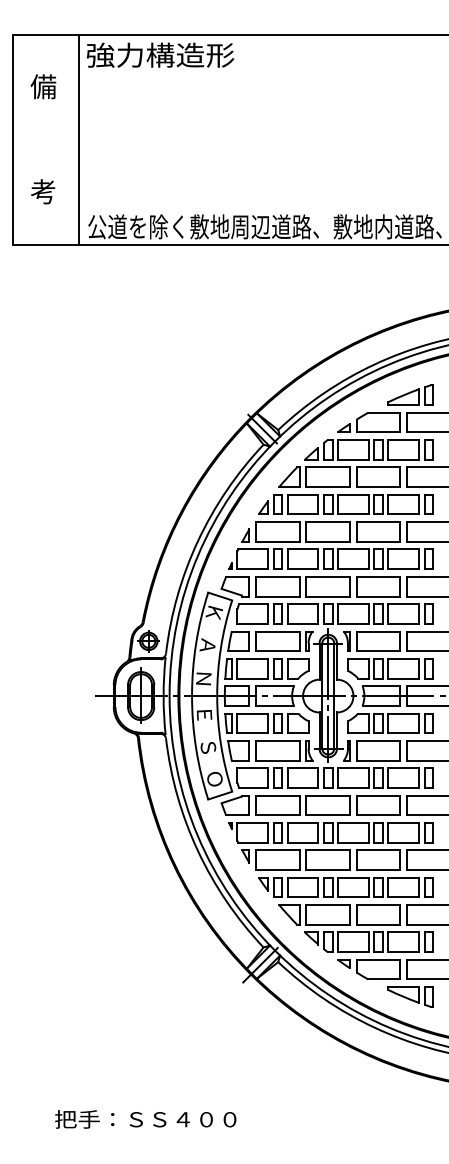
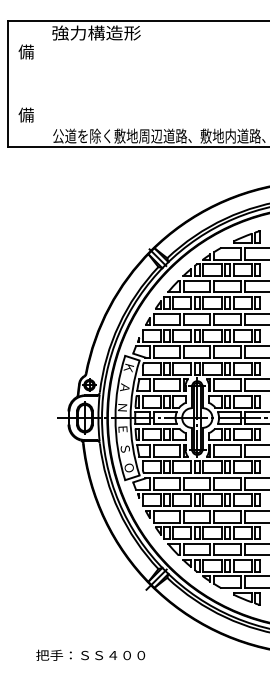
line: (78, 139) -> (47, 83), removed
text: (42, 190) -> (25, 114), 考 -> 備
text: (145, 1118) -> (90, 654), moved

